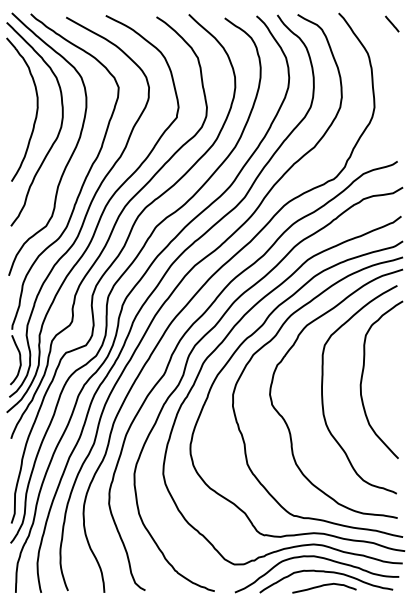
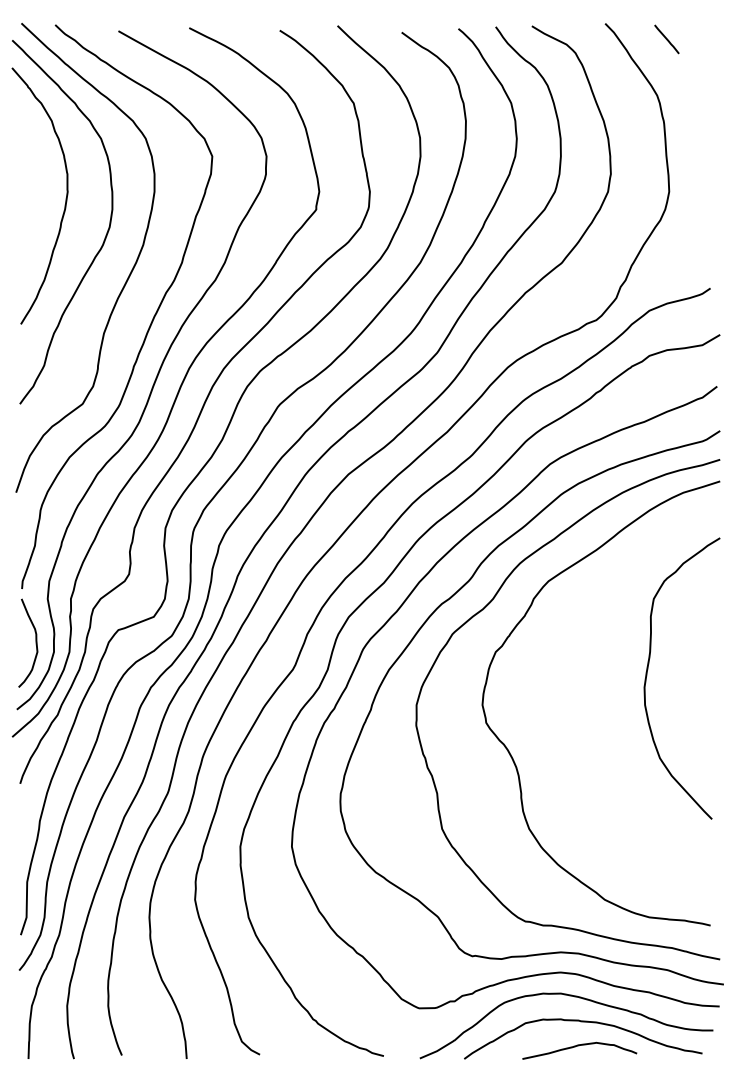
line: (392, 23) -> (667, 38), moved
curve: (323, 382) -> (578, 683), removed

